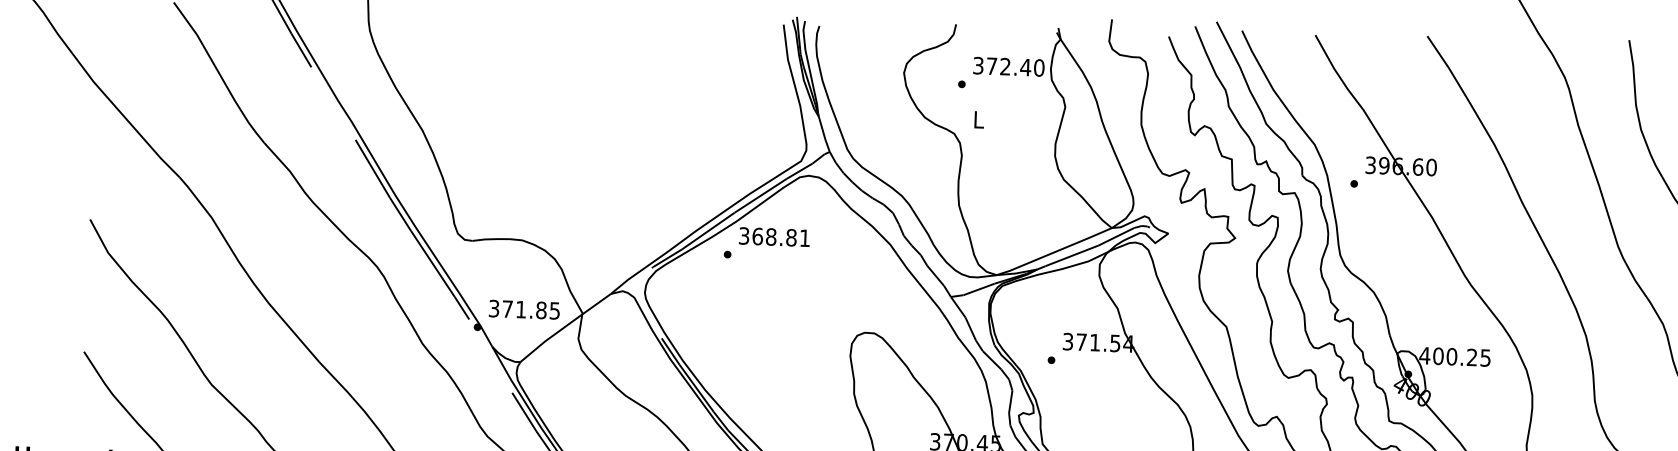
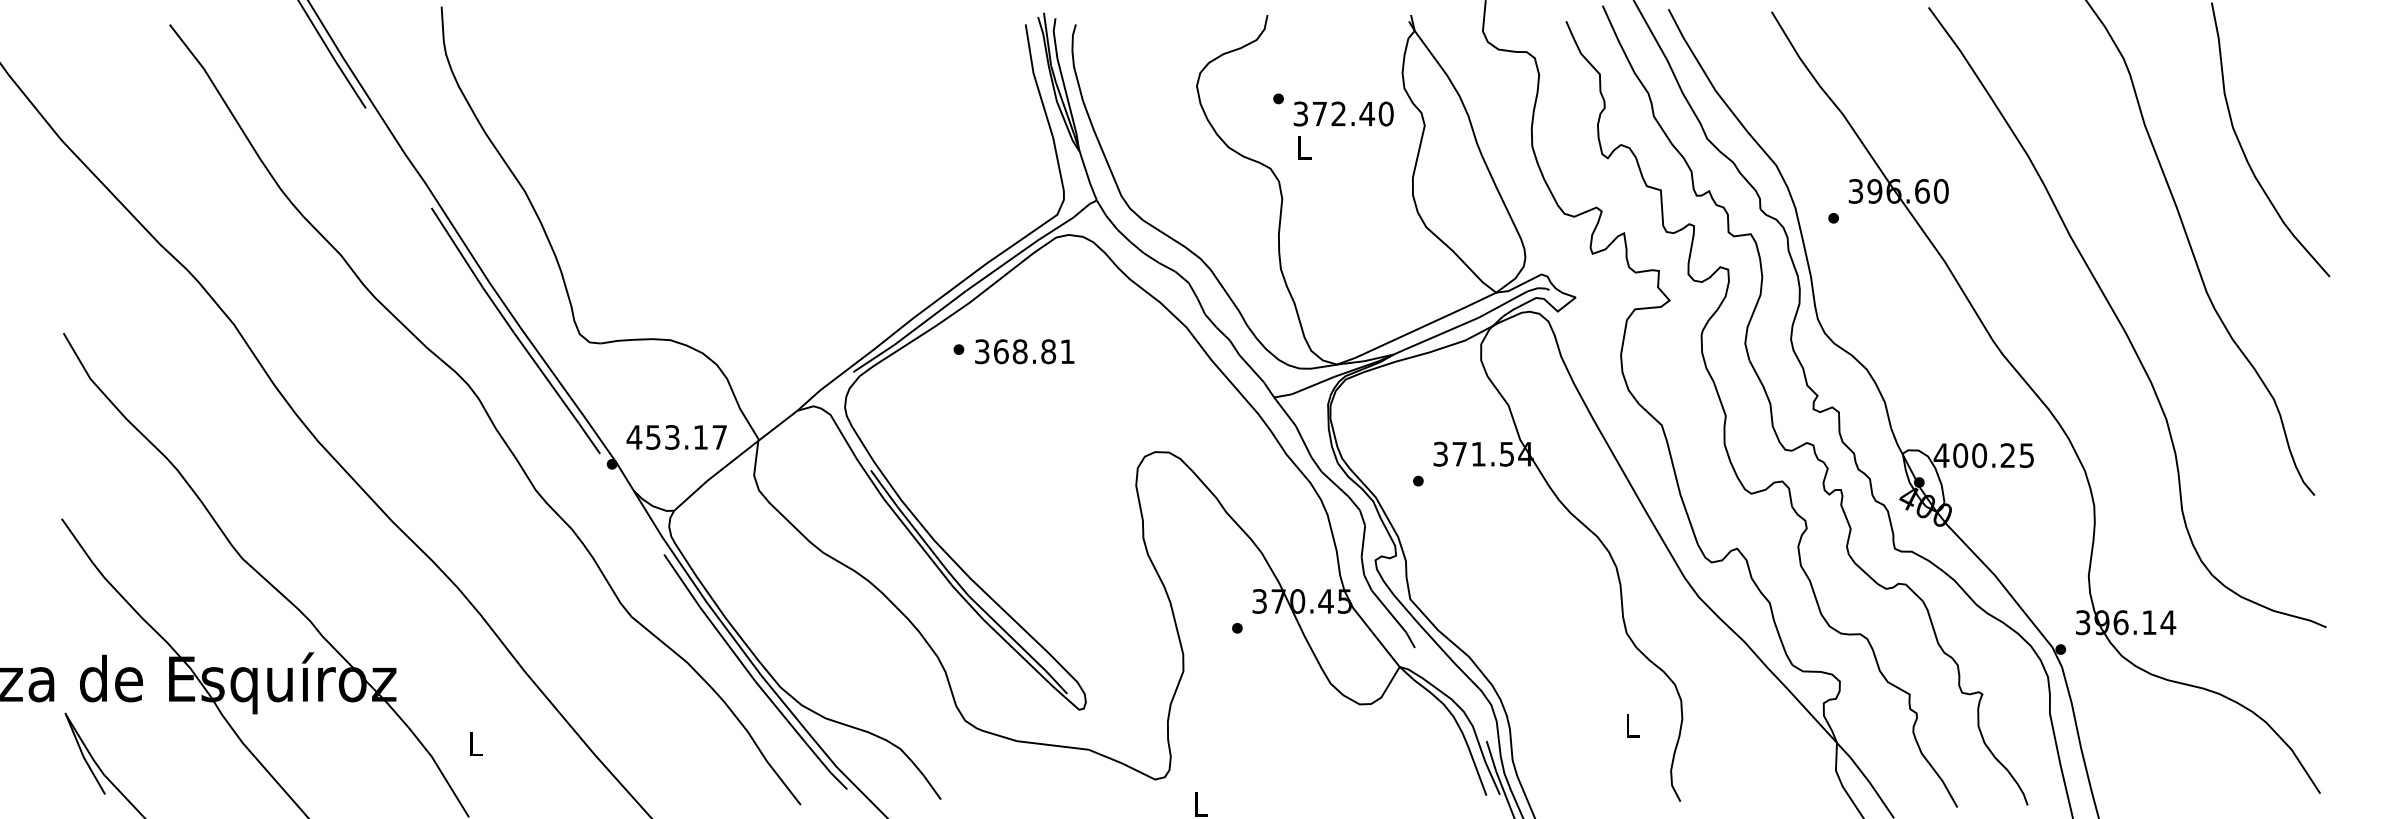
text: (1008, 66) -> (1343, 113), moved
text: (774, 236) -> (1024, 351), moved
text: (524, 309) -> (676, 437), 371.85 -> 453.17

